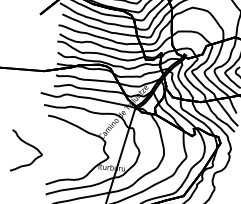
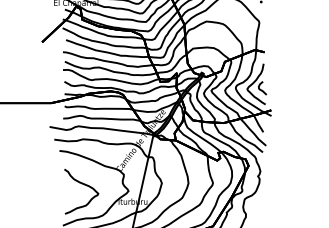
part: (29, 146) -> (84, 185), moved

